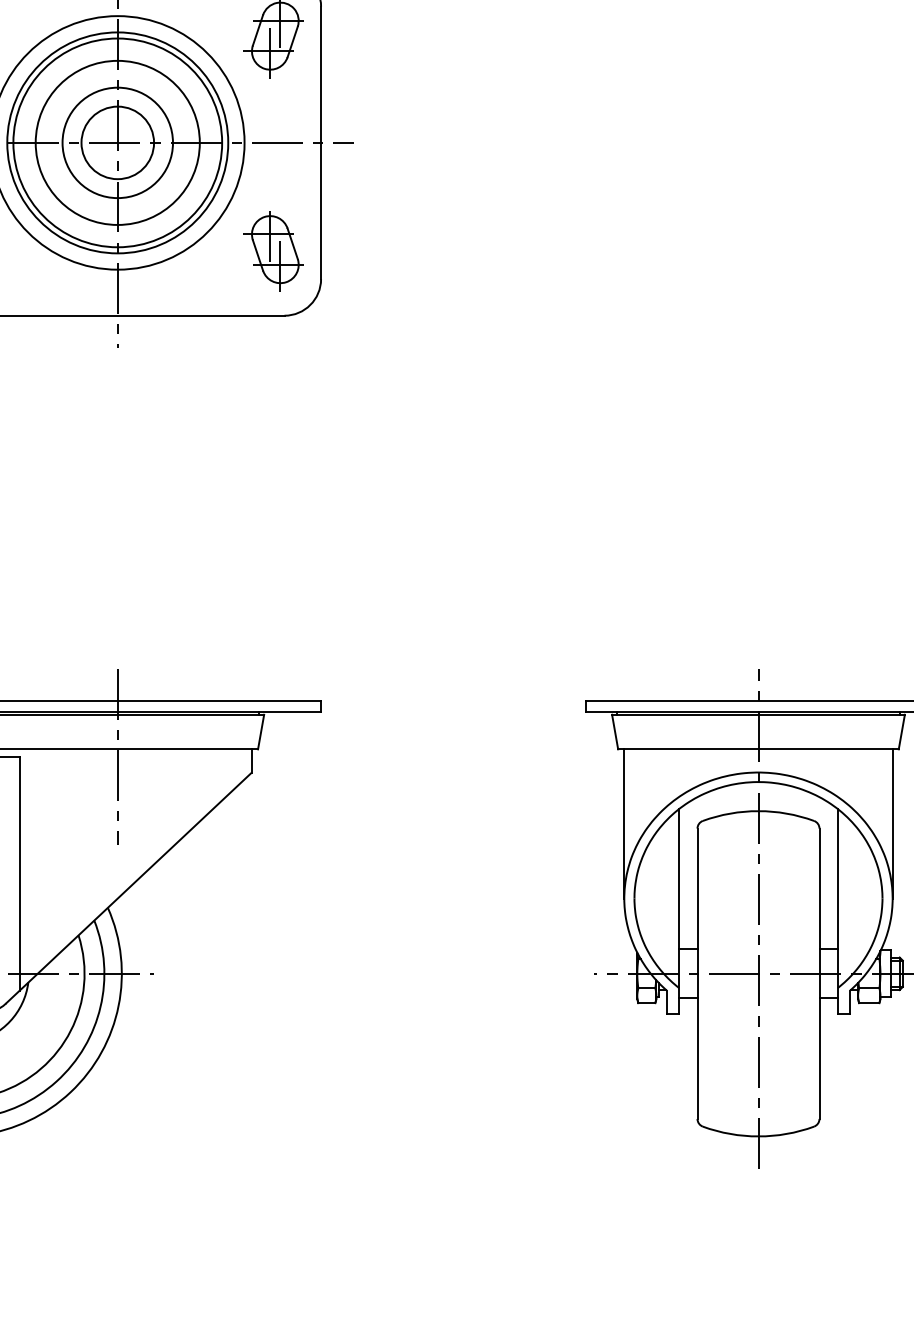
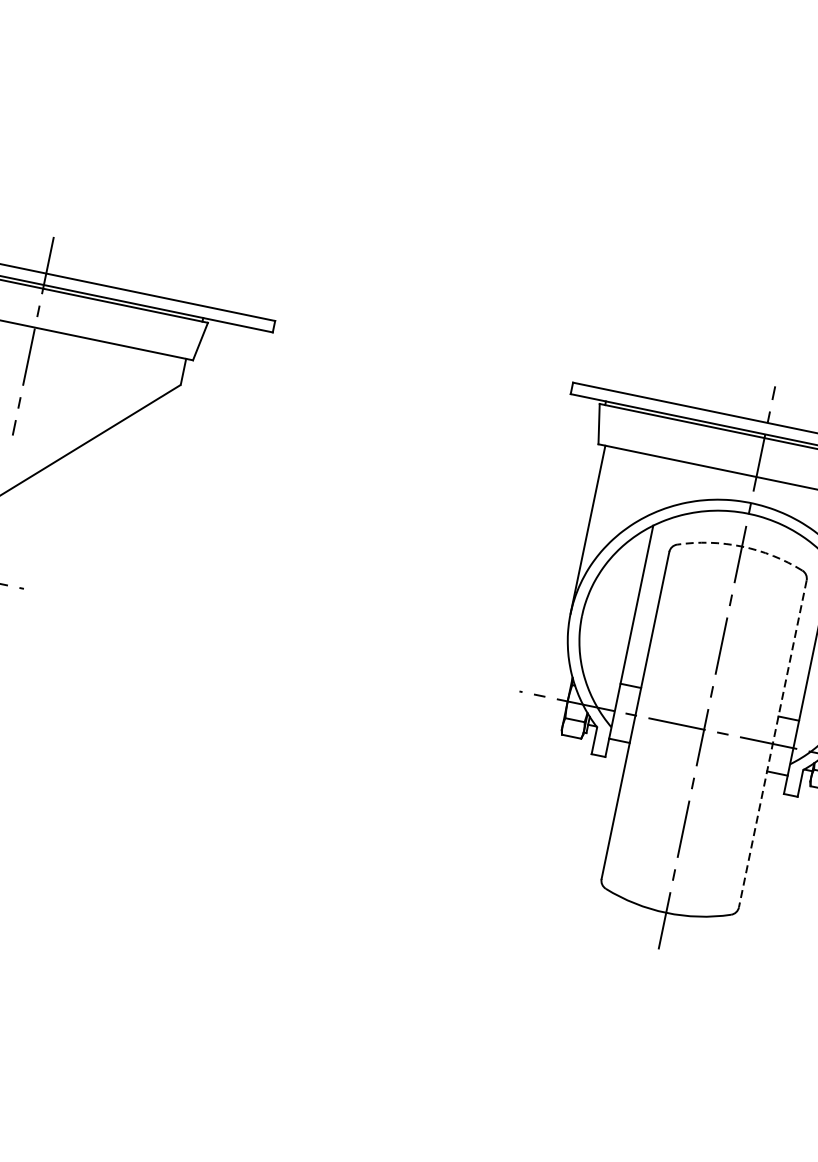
arc: (758, 811) -> (741, 546), solid -> dashed
line: (819, 974) -> (772, 744), solid -> dashed

